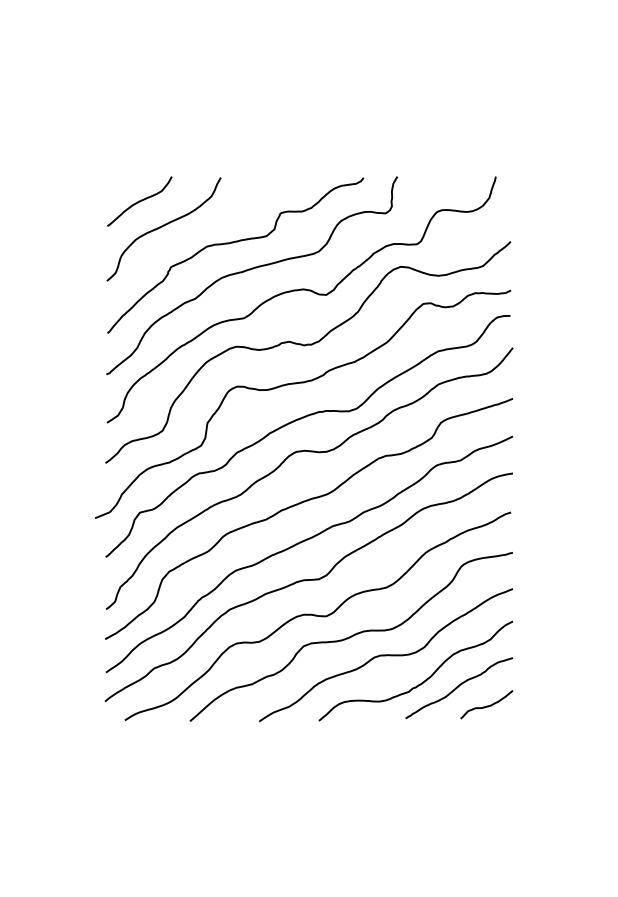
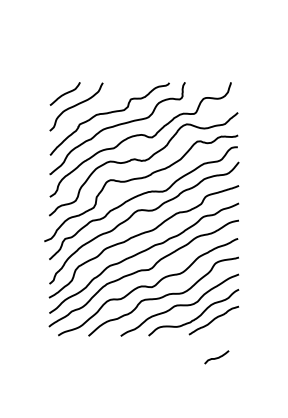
curve: (486, 705) -> (216, 357), moved

